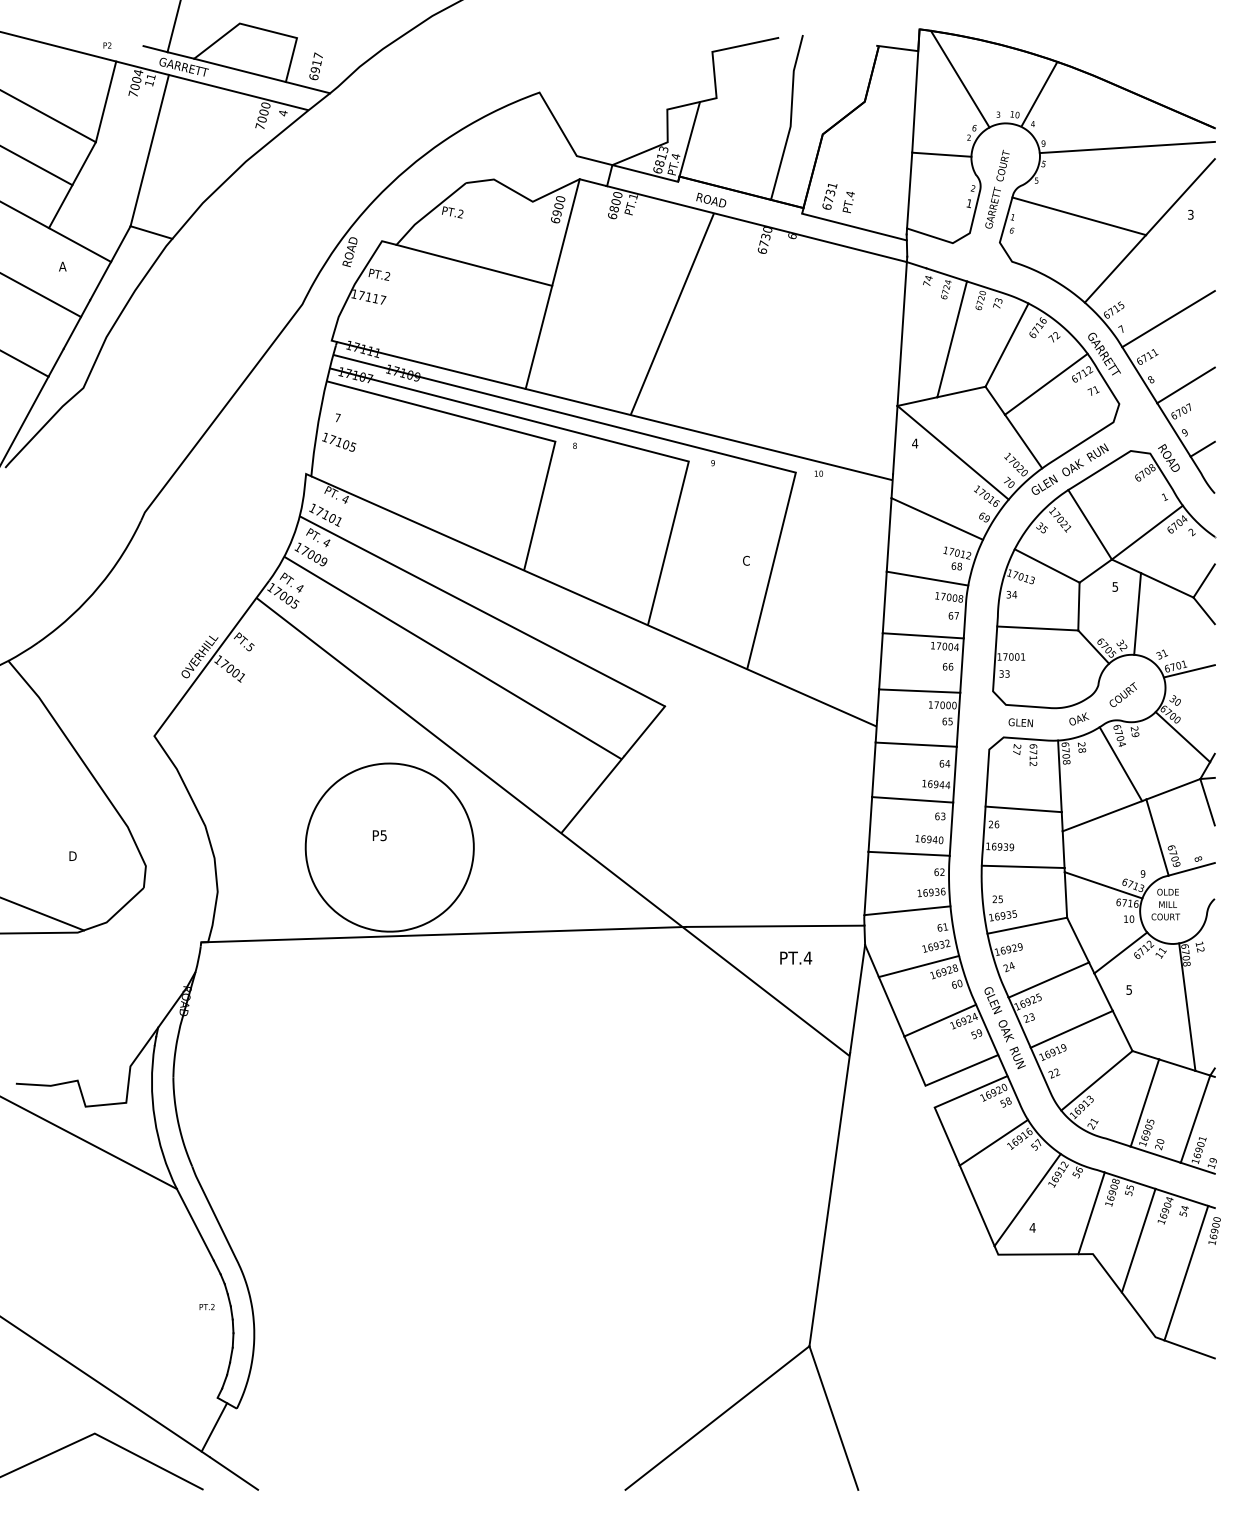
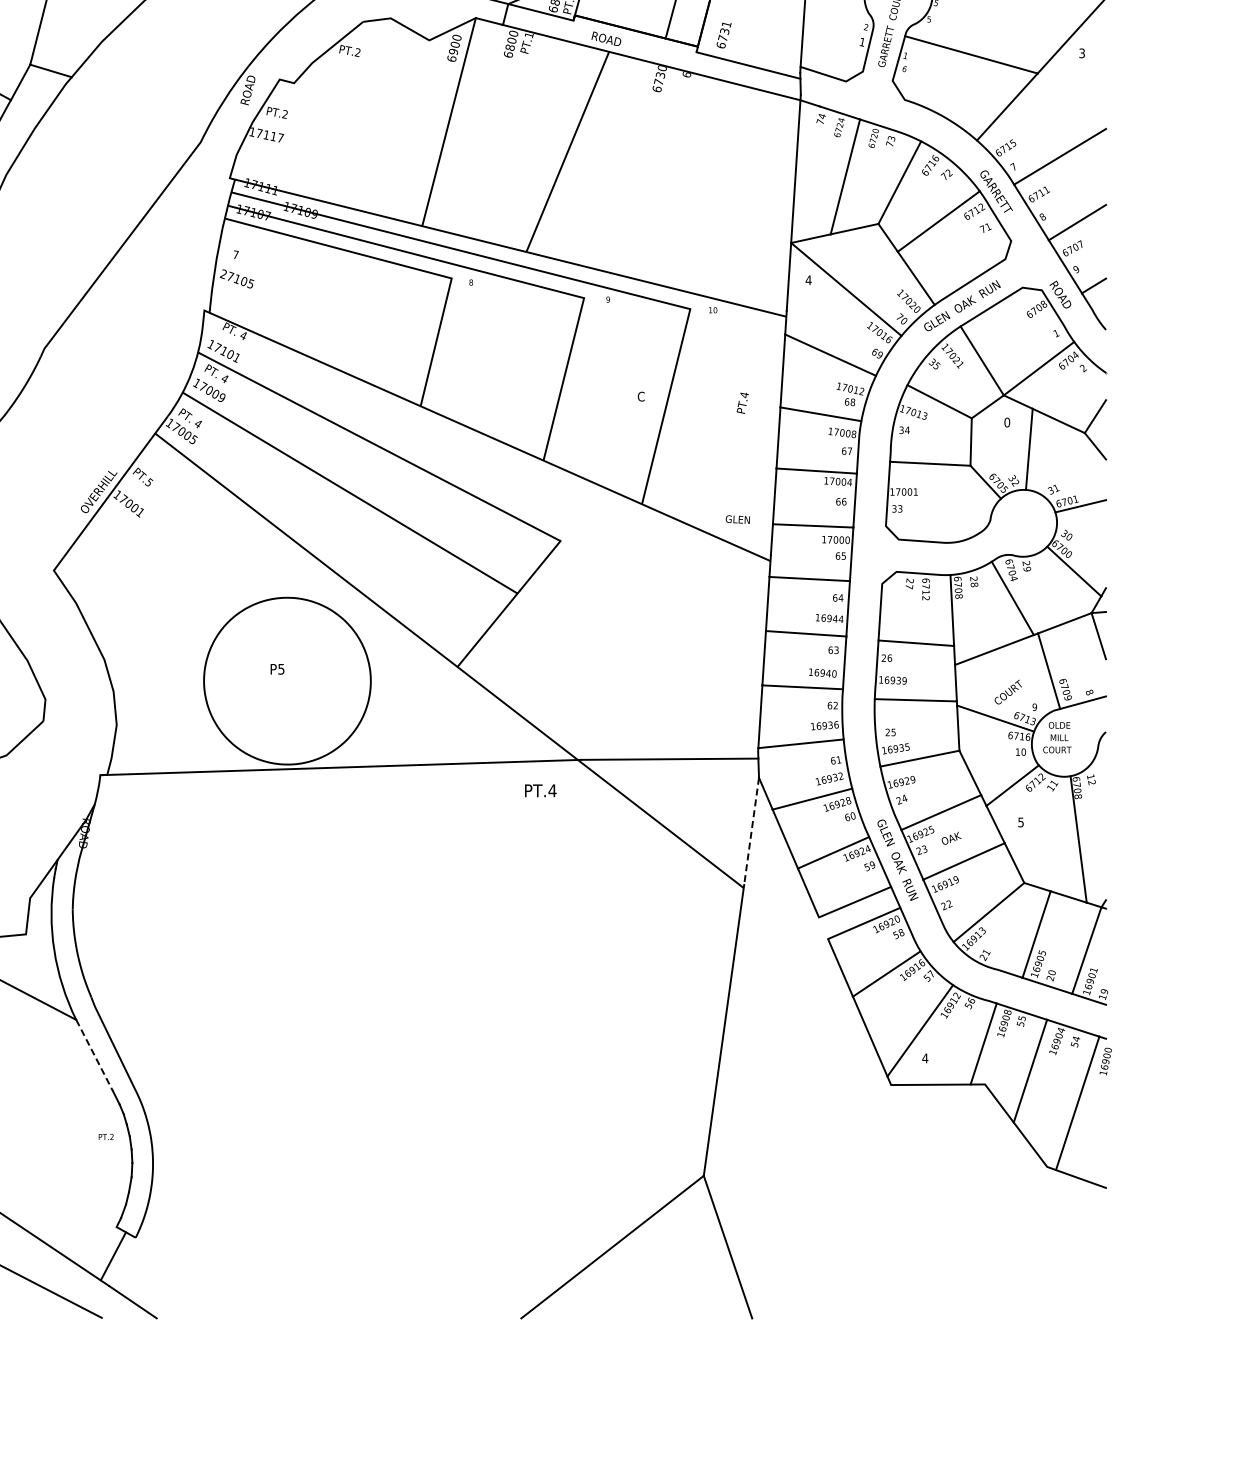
text: (848, 202) -> (742, 403), moved
line: (474, 264) -> (371, 102), removed
text: (324, 436) -> (222, 273), 17105 -> 27105
text: (1115, 586) -> (1007, 422), 5 -> 0
text: (1122, 694) -> (1007, 691), moved
text: (1079, 718) -> (951, 837), moved
text: (1020, 722) -> (737, 519), moved
text: (796, 957) -> (541, 790), moved
line: (857, 999) -> (751, 831), solid -> dashed
line: (195, 1225) -> (94, 1056), solid -> dashed

